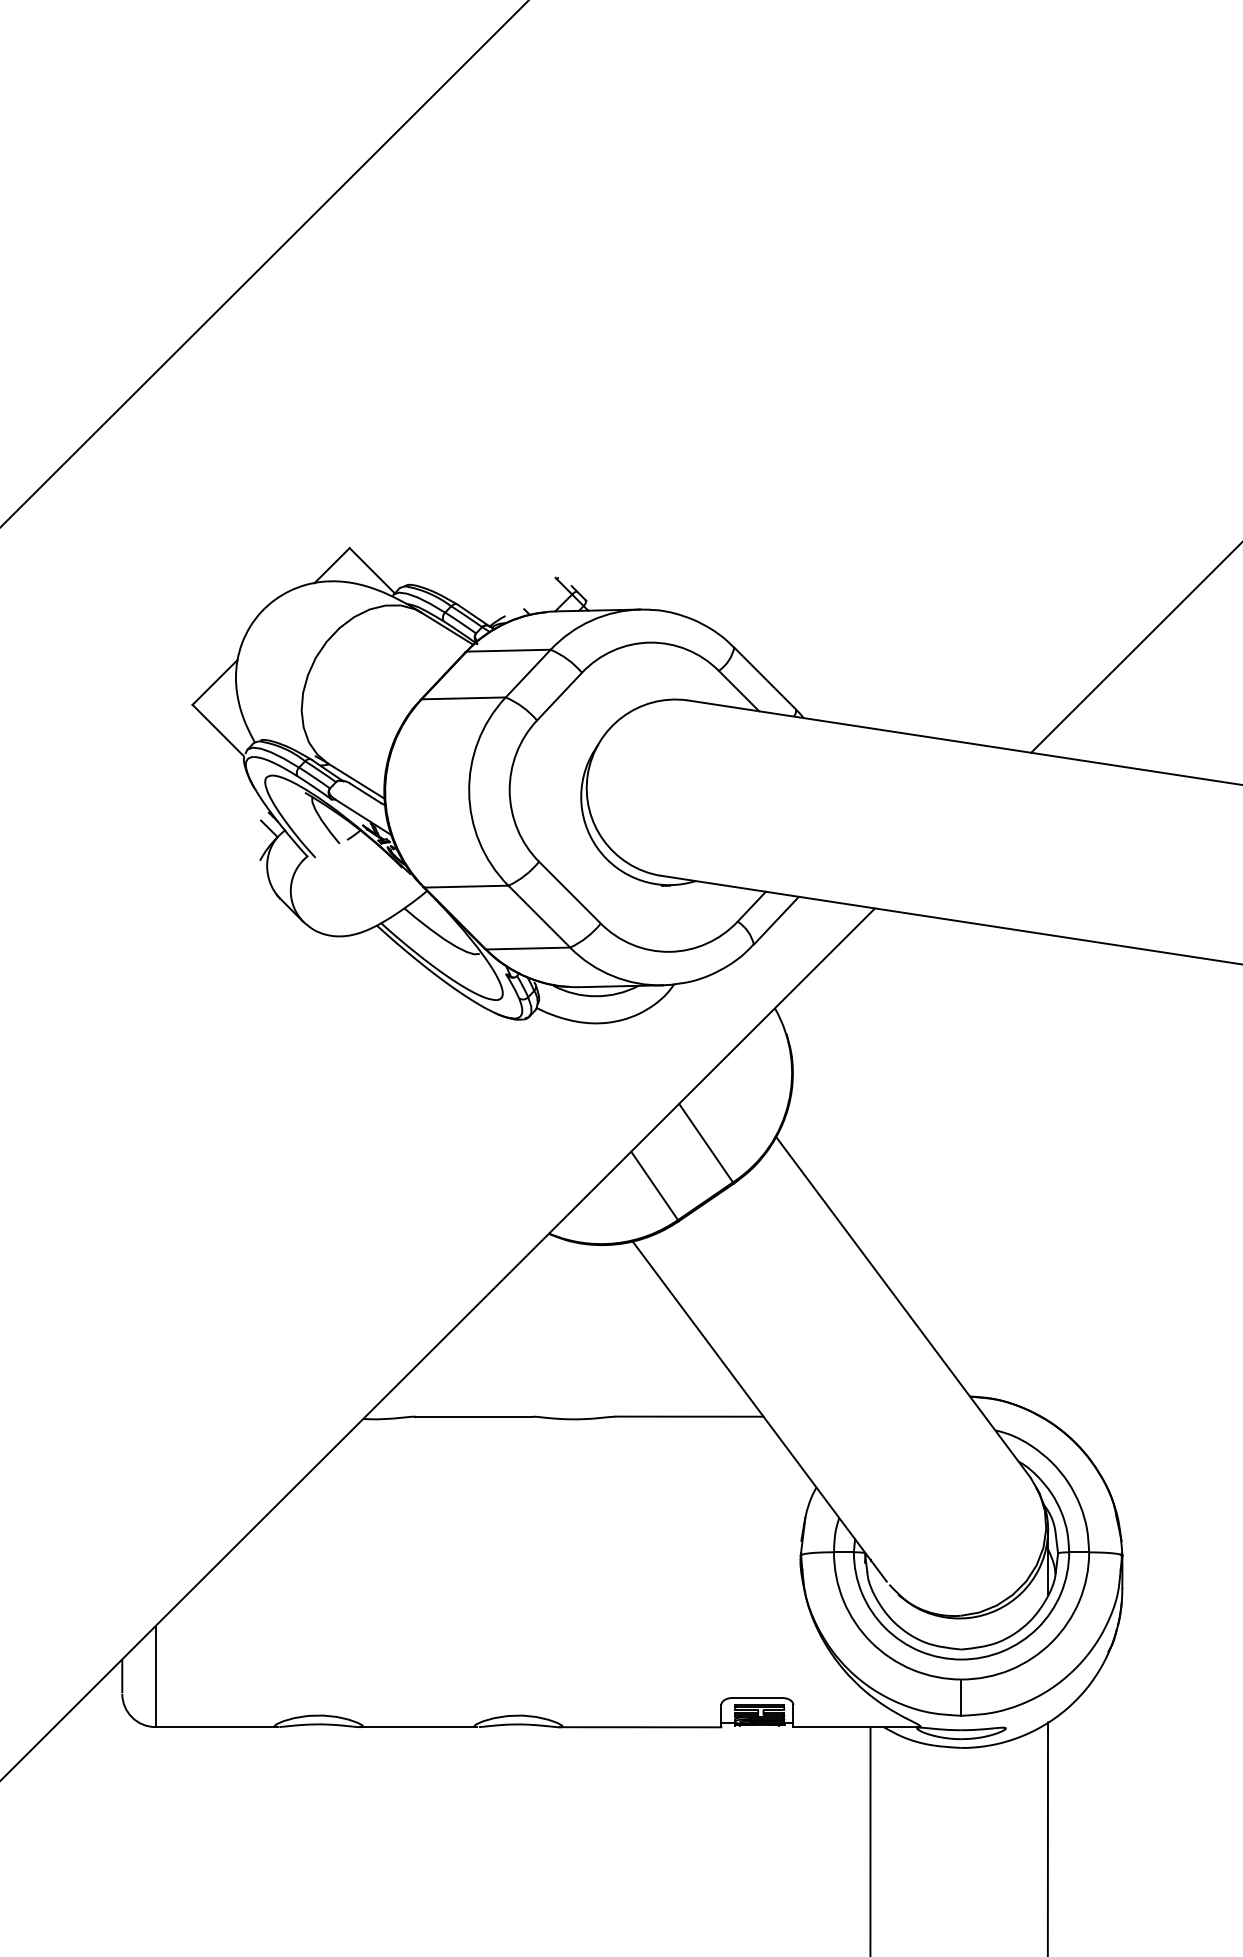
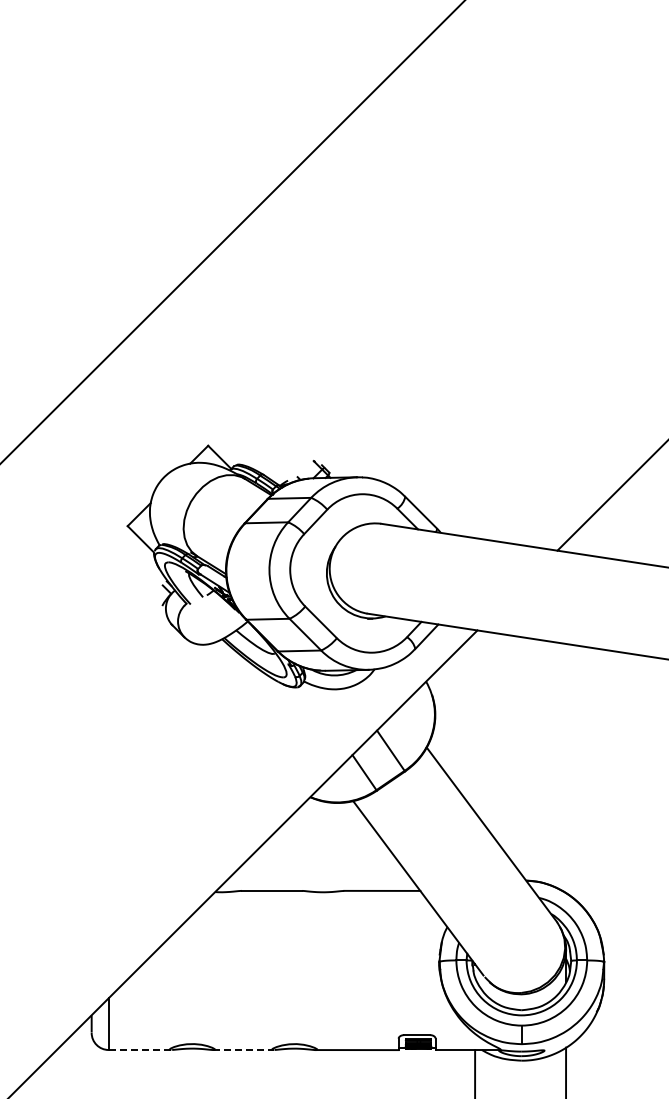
line: (217, 1728) -> (140, 1050), solid -> dashed
line: (420, 1728) -> (244, 1050), solid -> dashed

